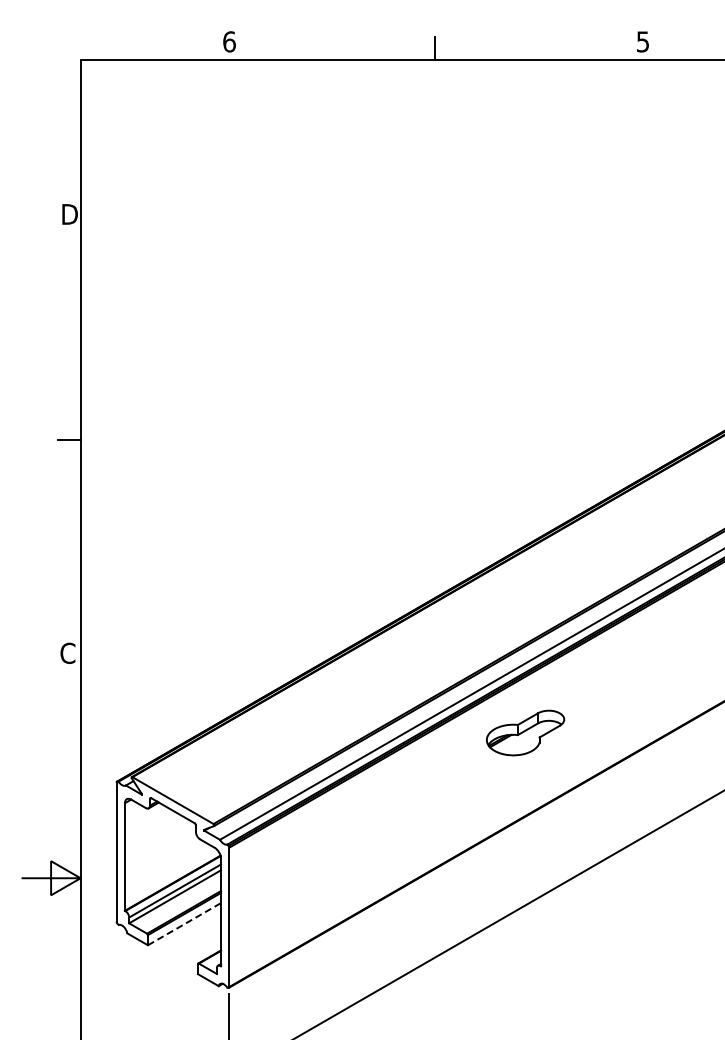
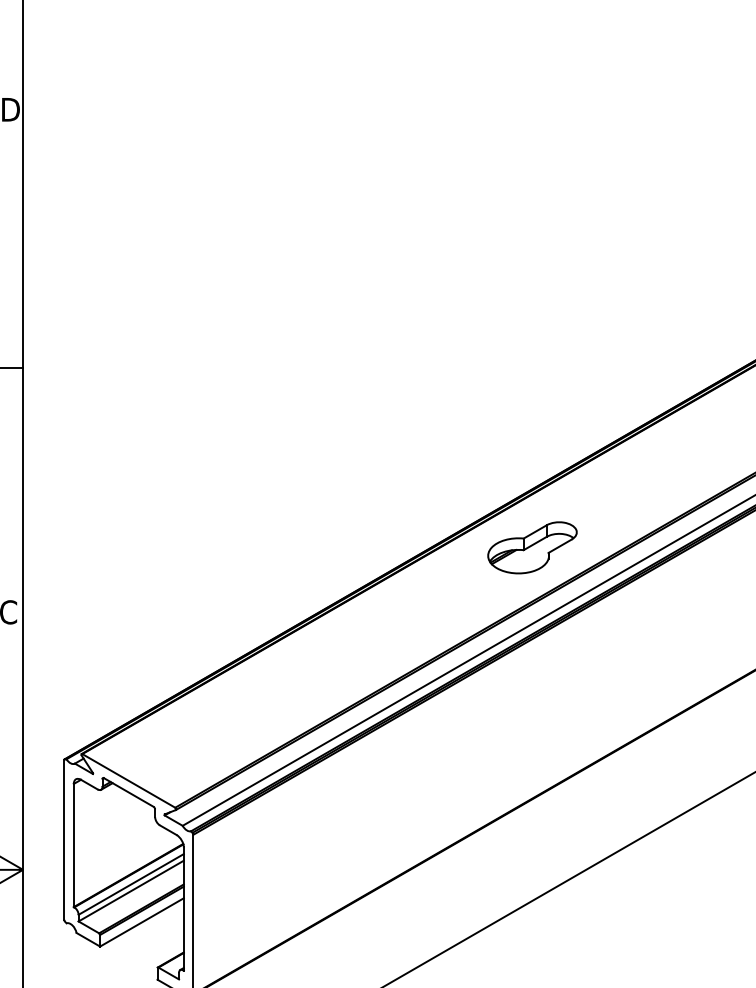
part: (525, 732) -> (532, 547), moved
line: (184, 923) -> (141, 921), dashed -> solid

